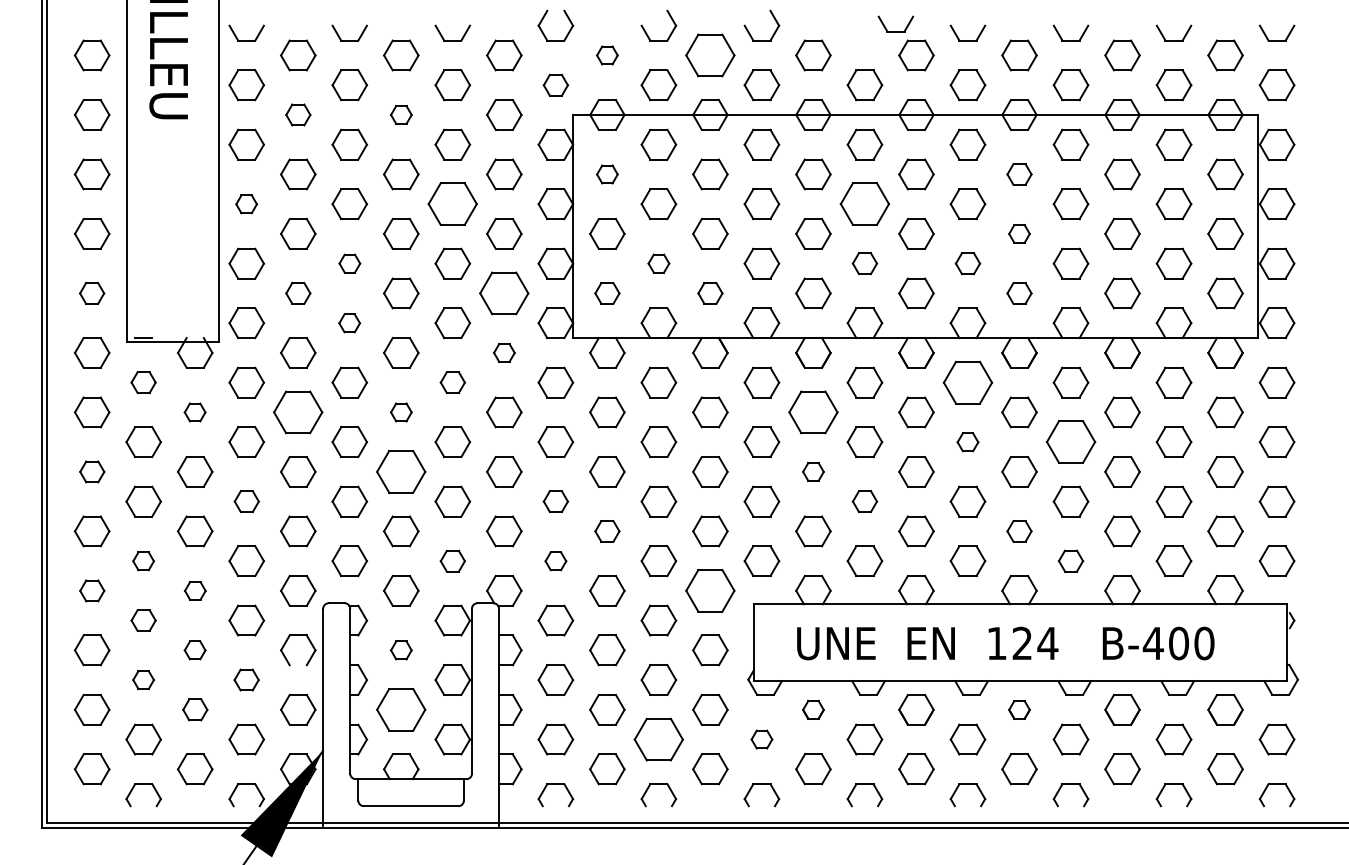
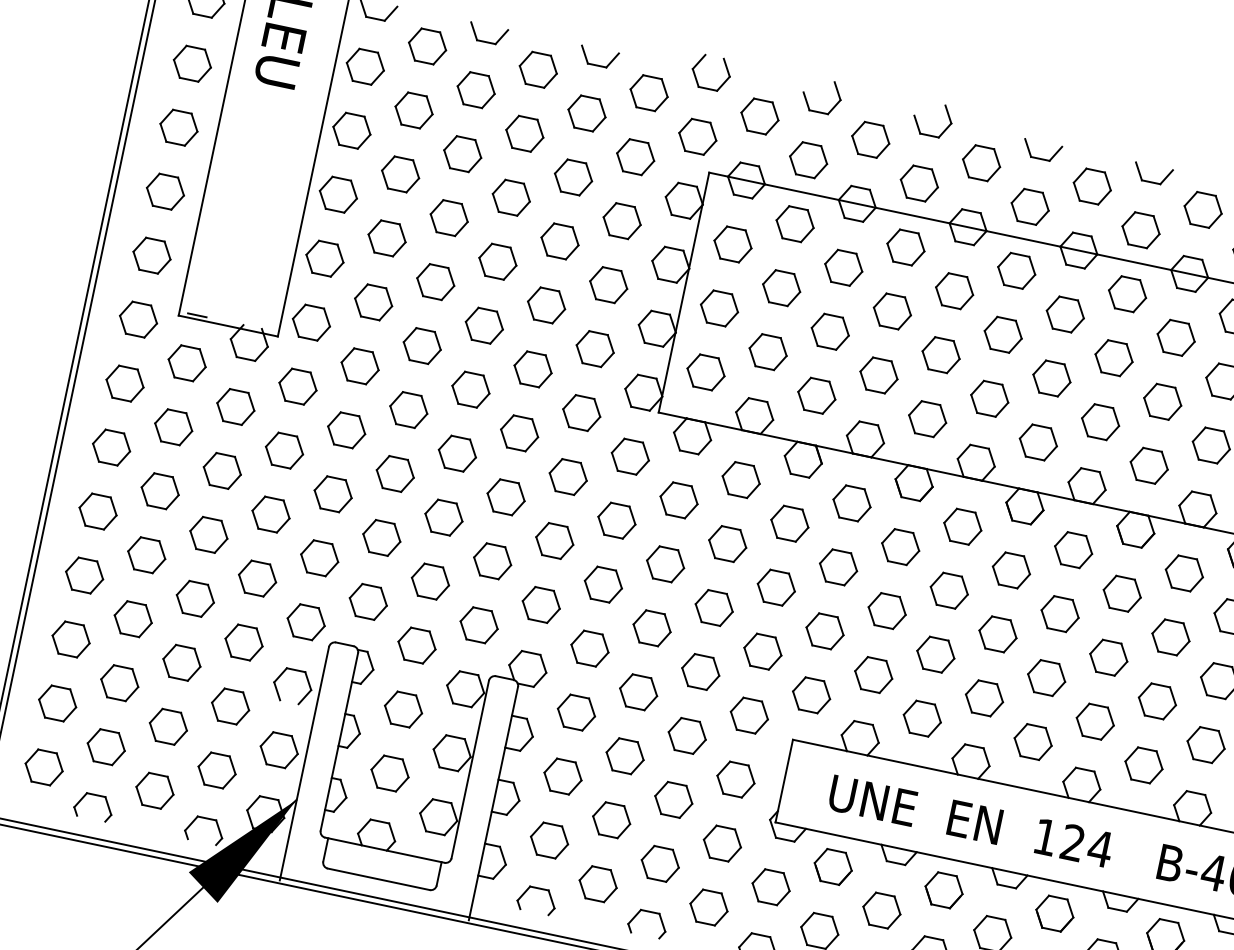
part: (895, 31) -> (1039, 158), moved
part: (607, 55) -> (760, 116), size x1.67
part: (710, 55) -> (870, 139), size x0.71
part: (555, 85) -> (697, 137), size x1.43
part: (298, 114) -> (414, 110), size x1.43
part: (401, 114) -> (525, 133), size x1.67
part: (607, 174) -> (733, 244), size x1.67
part: (1019, 174) -> (1176, 337), size x1.43
part: (246, 204) -> (338, 195), size x1.67
part: (452, 204) -> (559, 241), size x0.71
part: (864, 204) -> (1002, 335), size x0.71
part: (1019, 233) -> (1162, 401), size x1.67
part: (349, 263) -> (435, 281), size x1.67
part: (658, 263) -> (767, 351), size x1.67
part: (864, 263) -> (989, 398), size x1.43
part: (967, 263) -> (1100, 421), size x1.43
part: (91, 293) -> (151, 255), size x1.43
part: (298, 293) -> (373, 302), size x1.43
part: (504, 293) -> (595, 349), size x0.71
part: (607, 293) -> (706, 372), size x1.43
part: (710, 293) -> (816, 395), size x1.43
part: (1019, 293) -> (1149, 465), size x1.43
part: (349, 323) -> (421, 346), size x1.67
part: (504, 352) -> (582, 412), size x1.67
part: (143, 382) -> (187, 363), size x1.43
part: (452, 382) -> (519, 433), size x1.43
part: (967, 382) -> (1073, 549), size x0.71
part: (194, 412) -> (235, 406), size x1.67
part: (298, 412) -> (346, 430), size x0.71
part: (401, 412) -> (457, 453), size x1.67
part: (813, 412) -> (900, 547), size x0.71
part: (967, 442) -> (1059, 614), size x1.67
part: (1070, 442) -> (1170, 637), size x0.71
part: (92, 471) -> (111, 447), size x1.43
part: (401, 471) -> (444, 517), size x0.71
part: (813, 471) -> (887, 610), size x1.67
part: (246, 501) -> (270, 514), size x1.43
part: (555, 501) -> (603, 584), size x1.43
part: (864, 501) -> (935, 654), size x1.43
part: (607, 531) -> (652, 628), size x1.43
part: (1019, 531) -> (1095, 721), size x1.43
part: (1070, 560) -> (1143, 764), size x1.43
part: (143, 561) -> (146, 555), size x1.67
part: (452, 561) -> (478, 625), size x1.43
part: (555, 561) -> (589, 648), size x1.67
part: (92, 590) -> (85, 575), size x1.43
part: (195, 590) -> (195, 598), size x1.67
part: (710, 590) -> (749, 715), size x0.71
part: (143, 620) -> (133, 619), size x1.43
part: (194, 650) -> (181, 662), size x1.67
part: (401, 650) -> (403, 709), size x1.67
part: (143, 679) -> (119, 682), size x1.67
part: (246, 679) -> (230, 705), size x1.43
part: (195, 709) -> (168, 726), size x1.43
part: (401, 709) -> (390, 773), size x0.71
part: (813, 709) -> (833, 866), size x1.67
part: (1019, 709) -> (1054, 913), size x1.67
part: (658, 739) -> (659, 863), size x0.71
part: (761, 739) -> (770, 887), size x1.67

